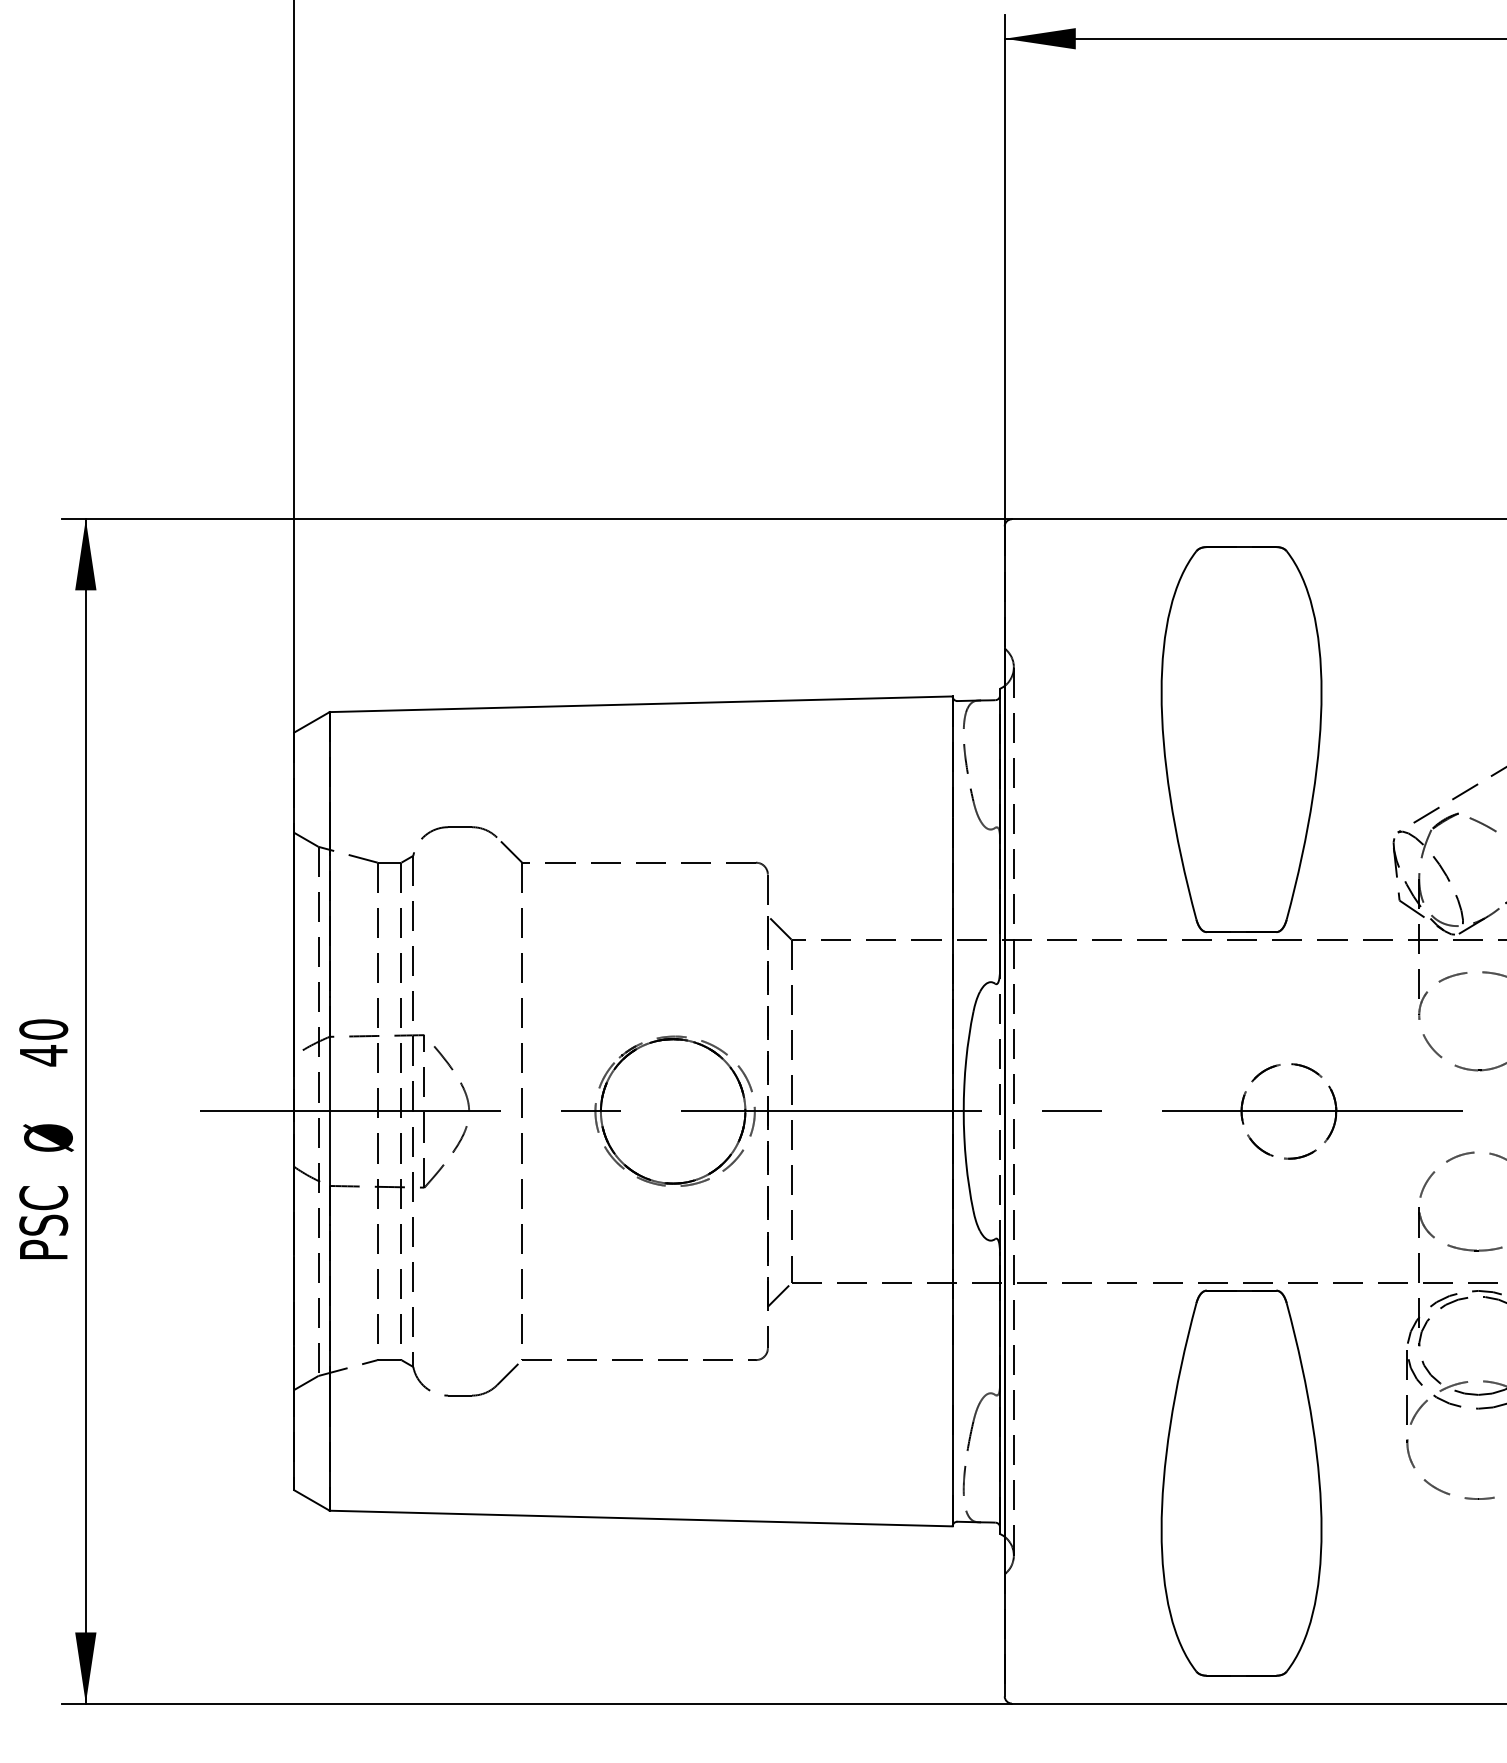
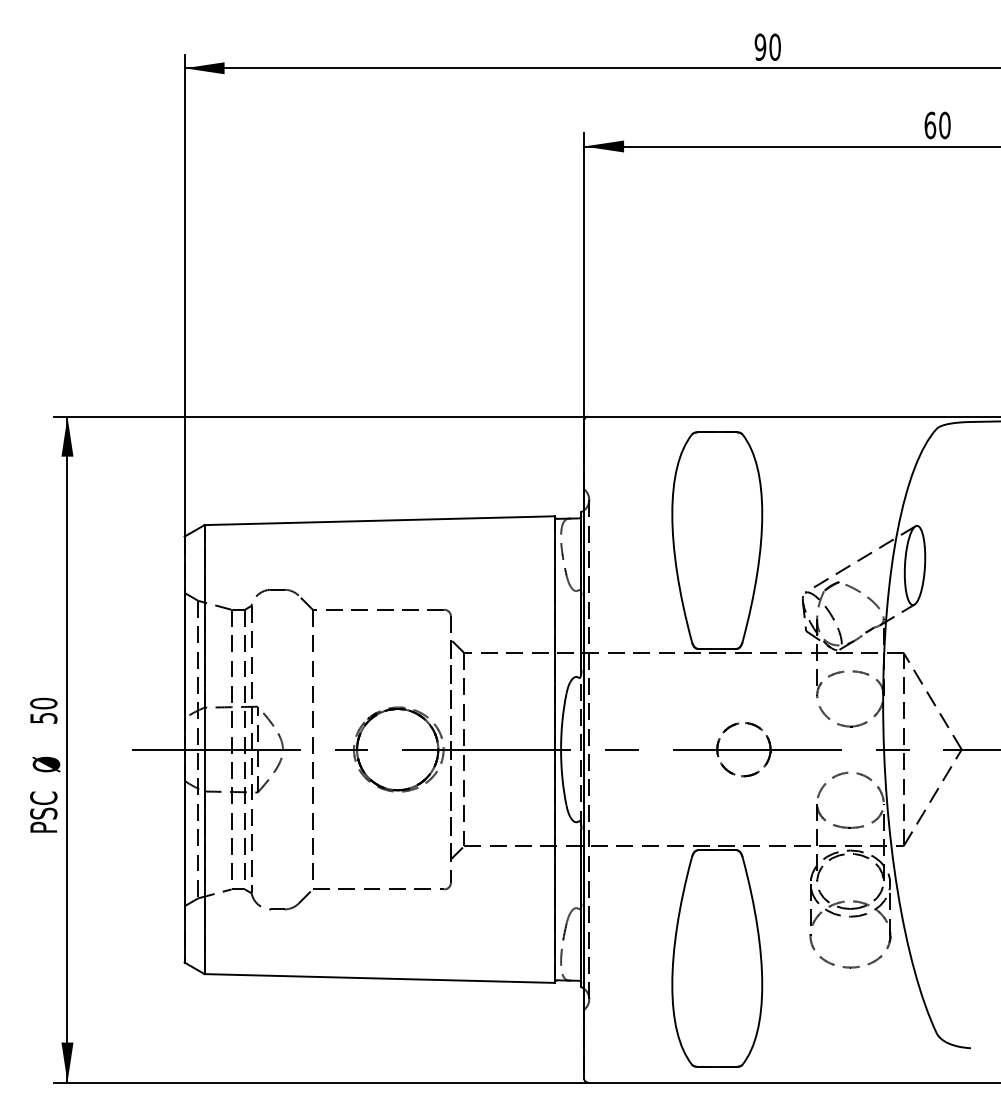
text: (43, 1056) -> (43, 718), 40 -> 50

